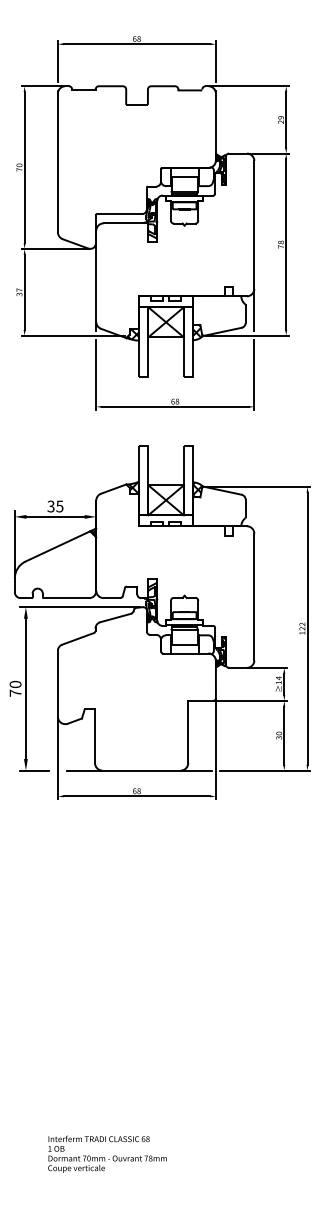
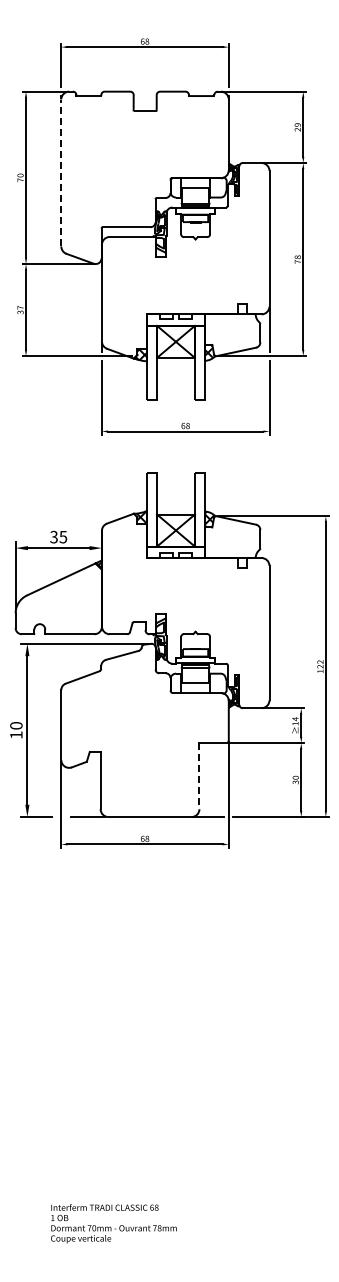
line: (58, 162) -> (61, 172), solid -> dashed
text: (15, 692) -> (16, 734), 70 -> 10
line: (188, 732) -> (199, 776), solid -> dashed

